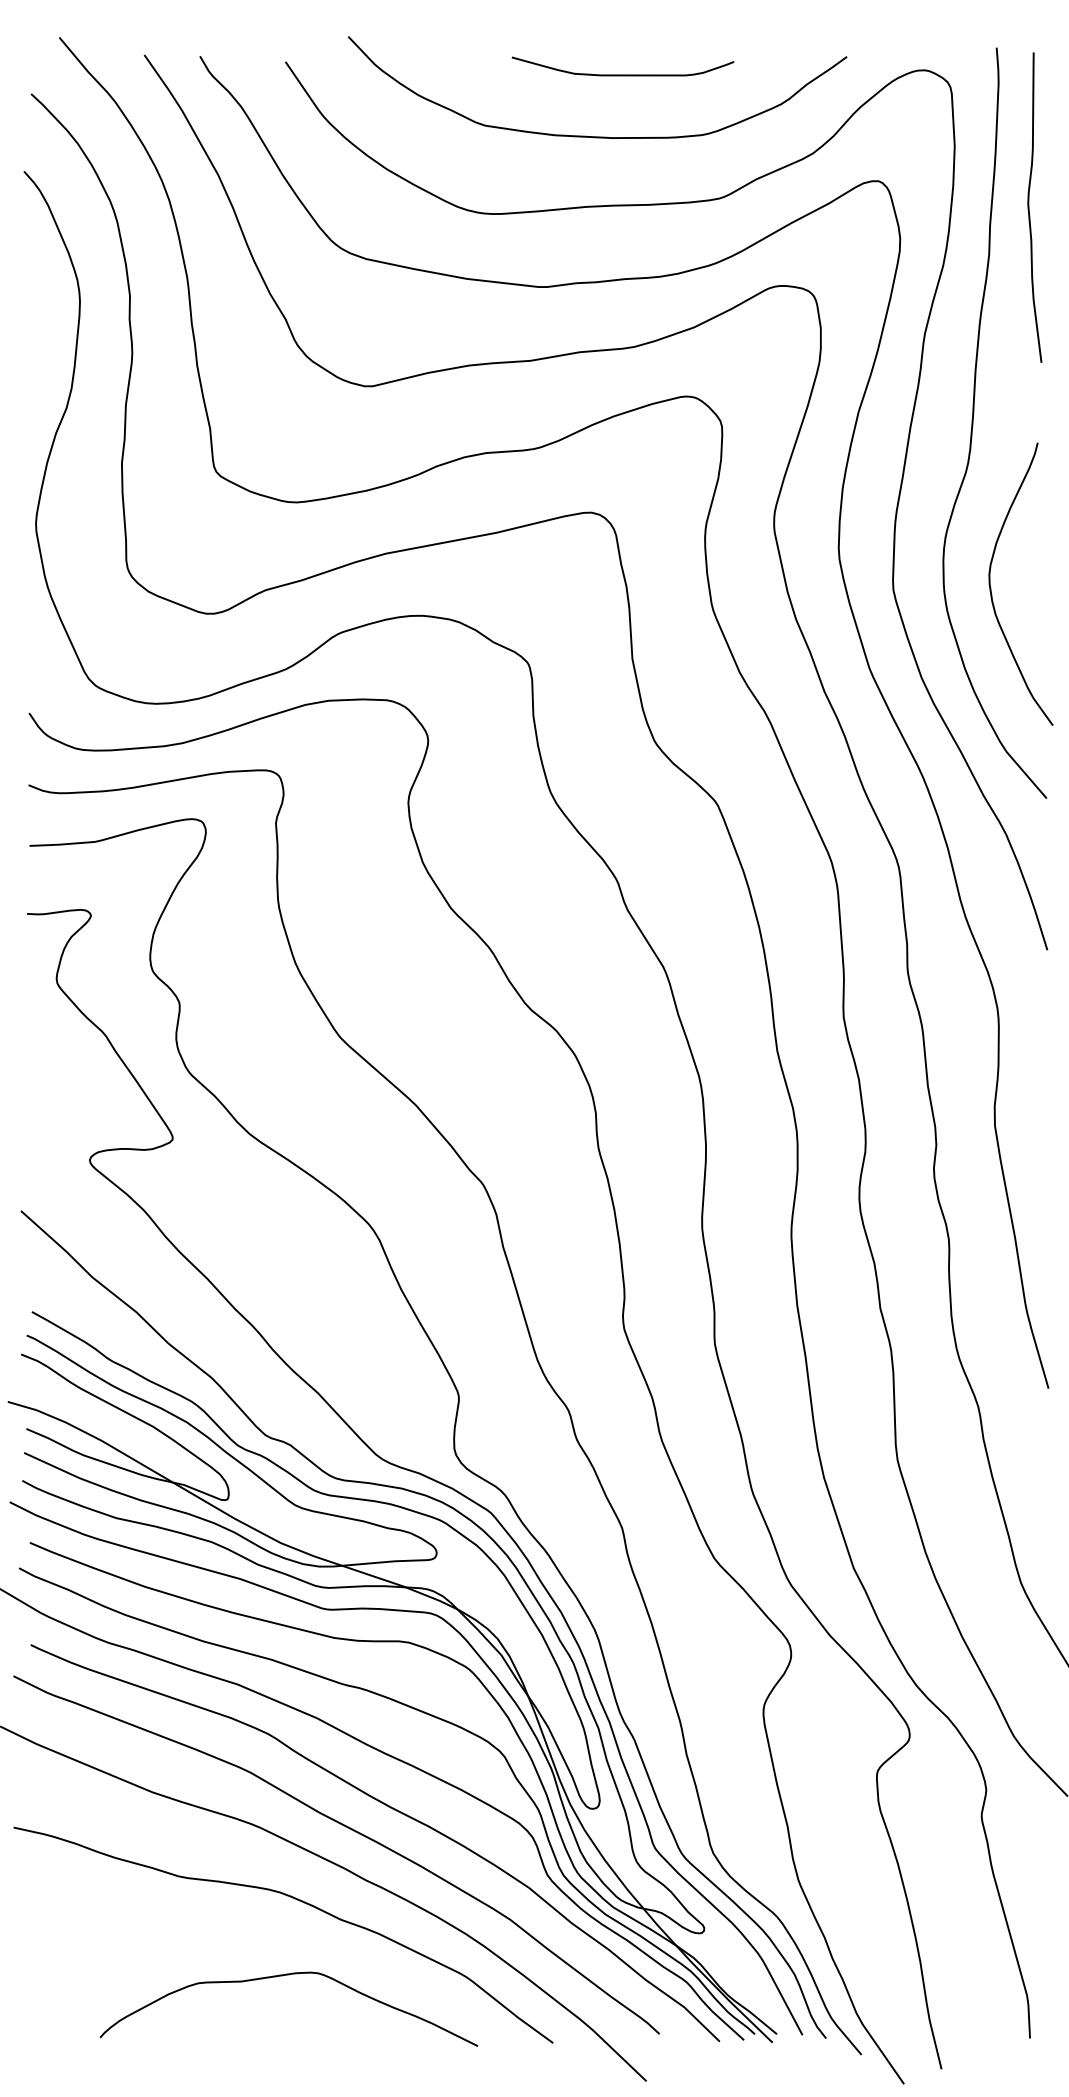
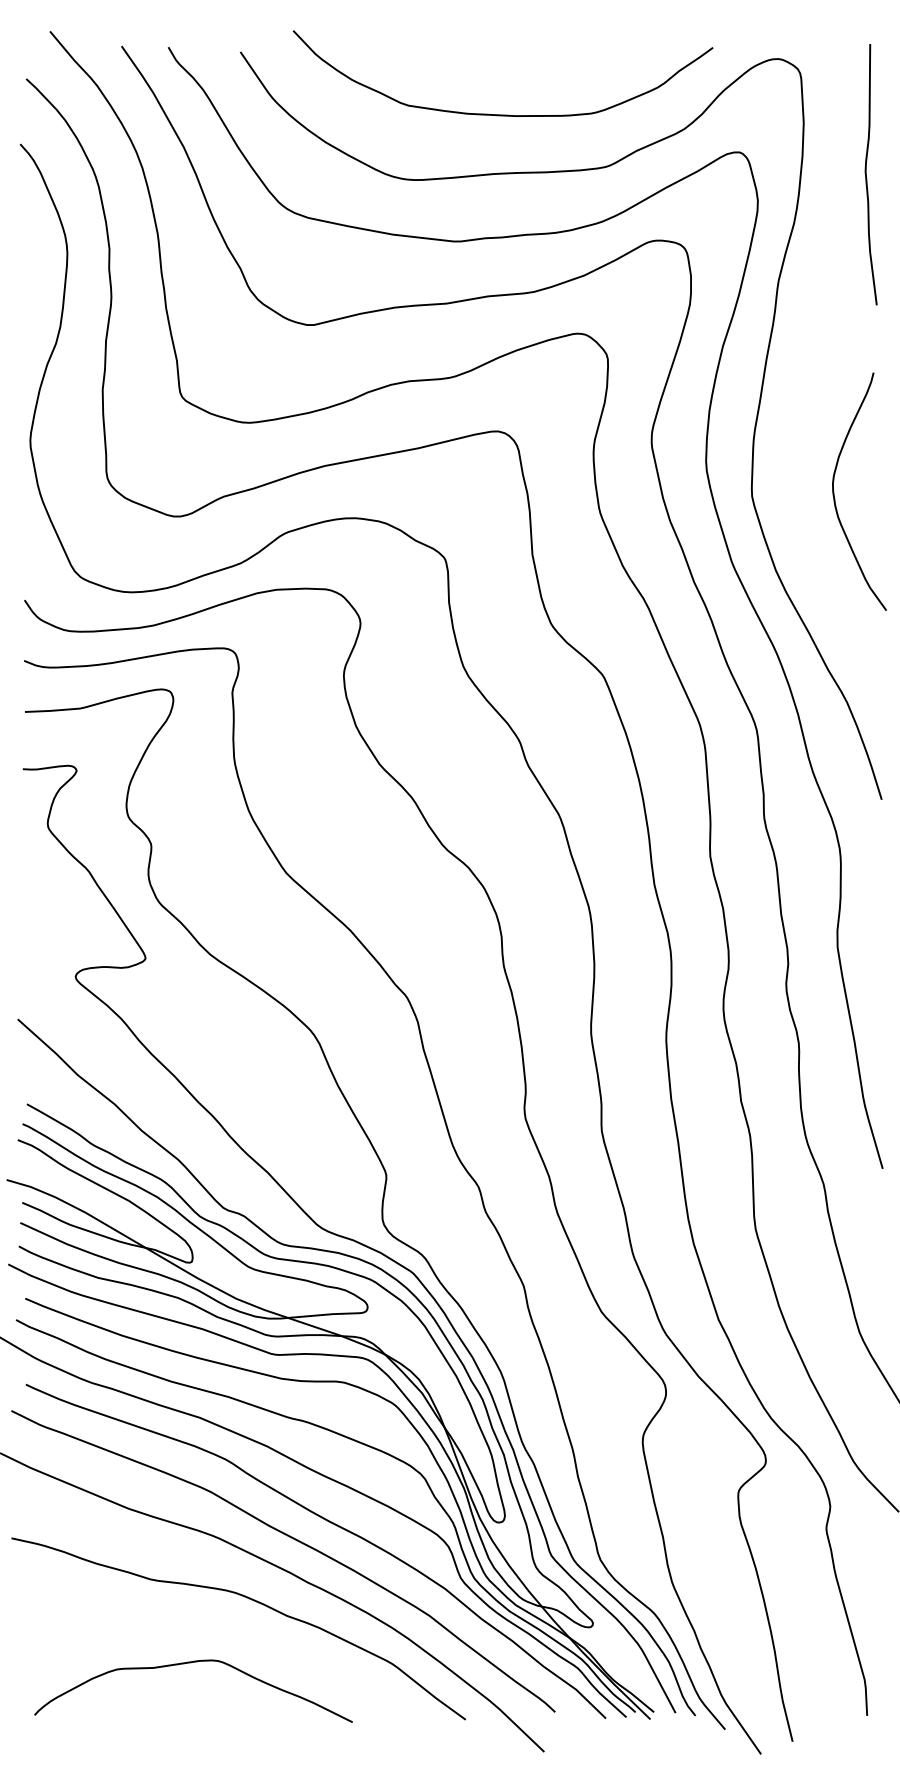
curve: (622, 74) -> (524, 62), removed
curve: (973, 422) -> (819, 355), removed
curve: (282, 1976) -> (188, 1663), moved

